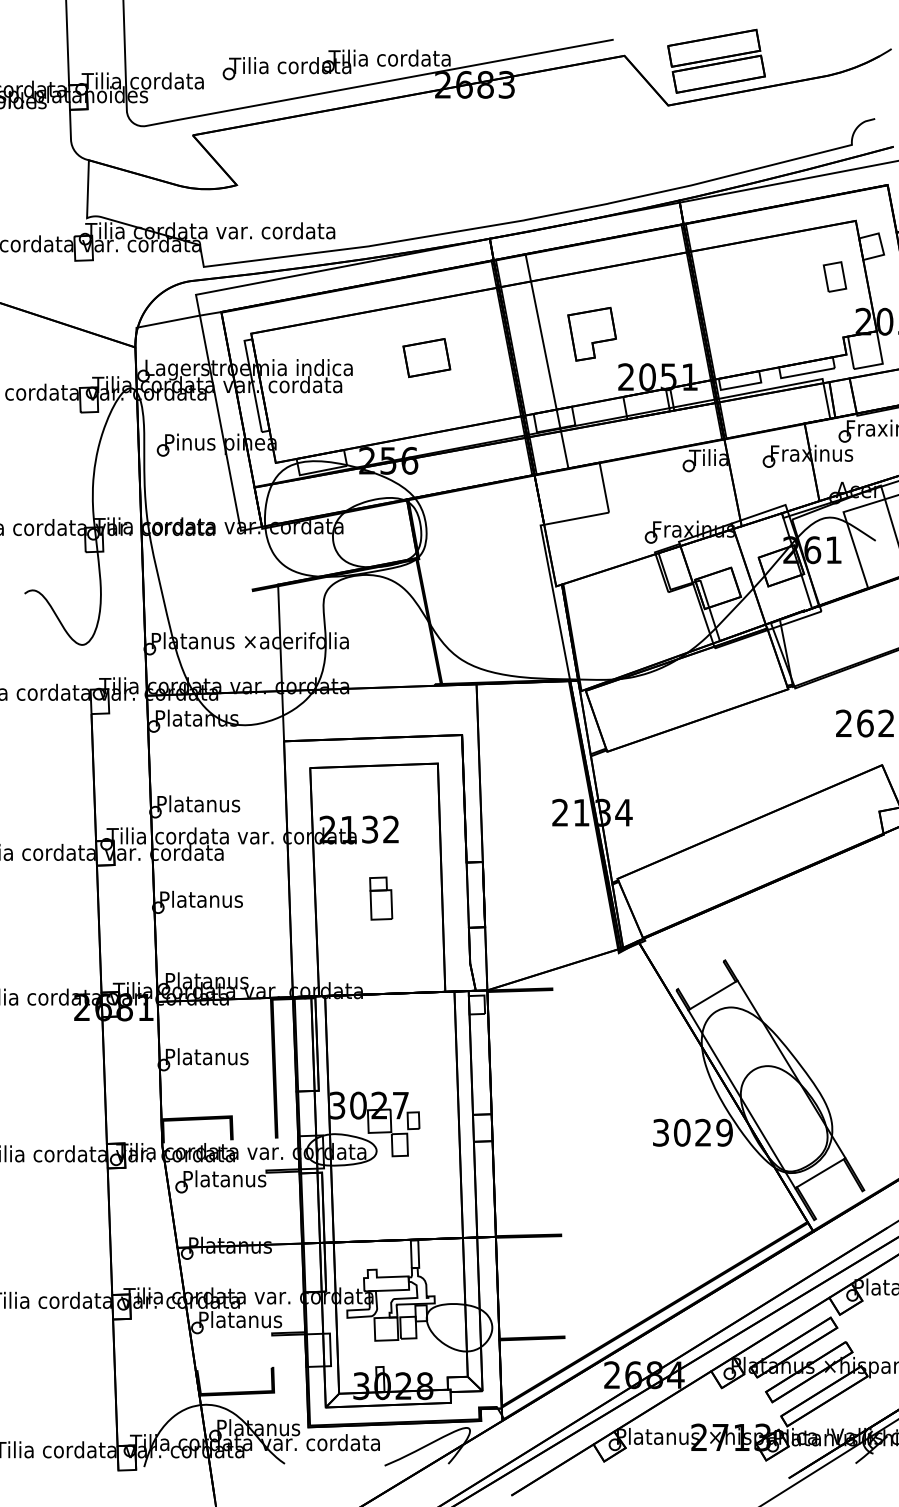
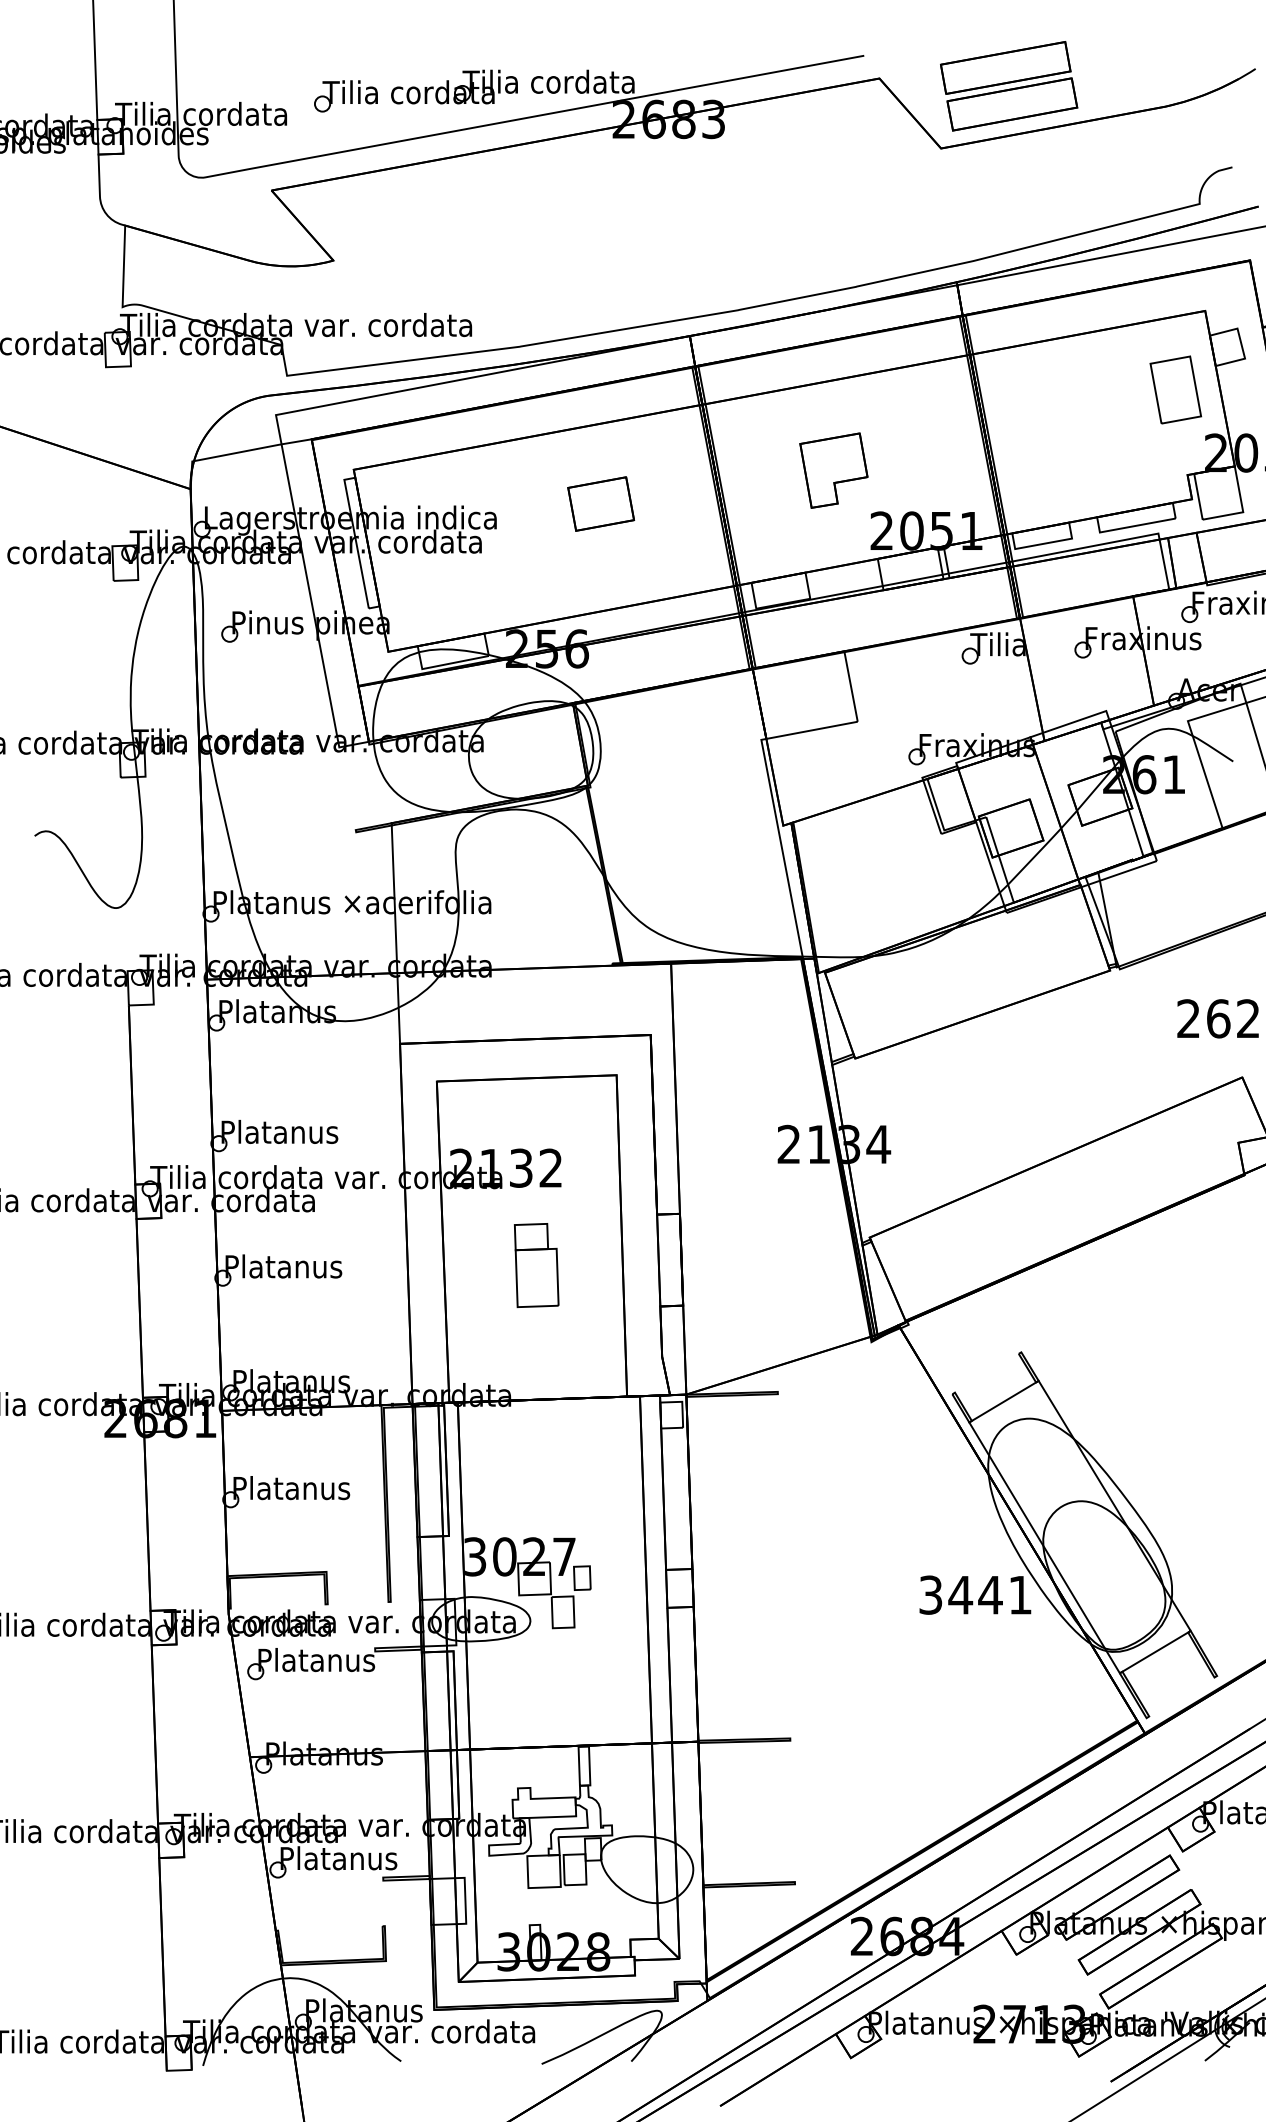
part: (834, 276) -> (1175, 389), size x1.6
line: (547, 361) -> (770, 508), removed
part: (380, 898) -> (536, 1264), size x1.4
text: (703, 1132) -> (990, 1594), 3029 -> 3441

